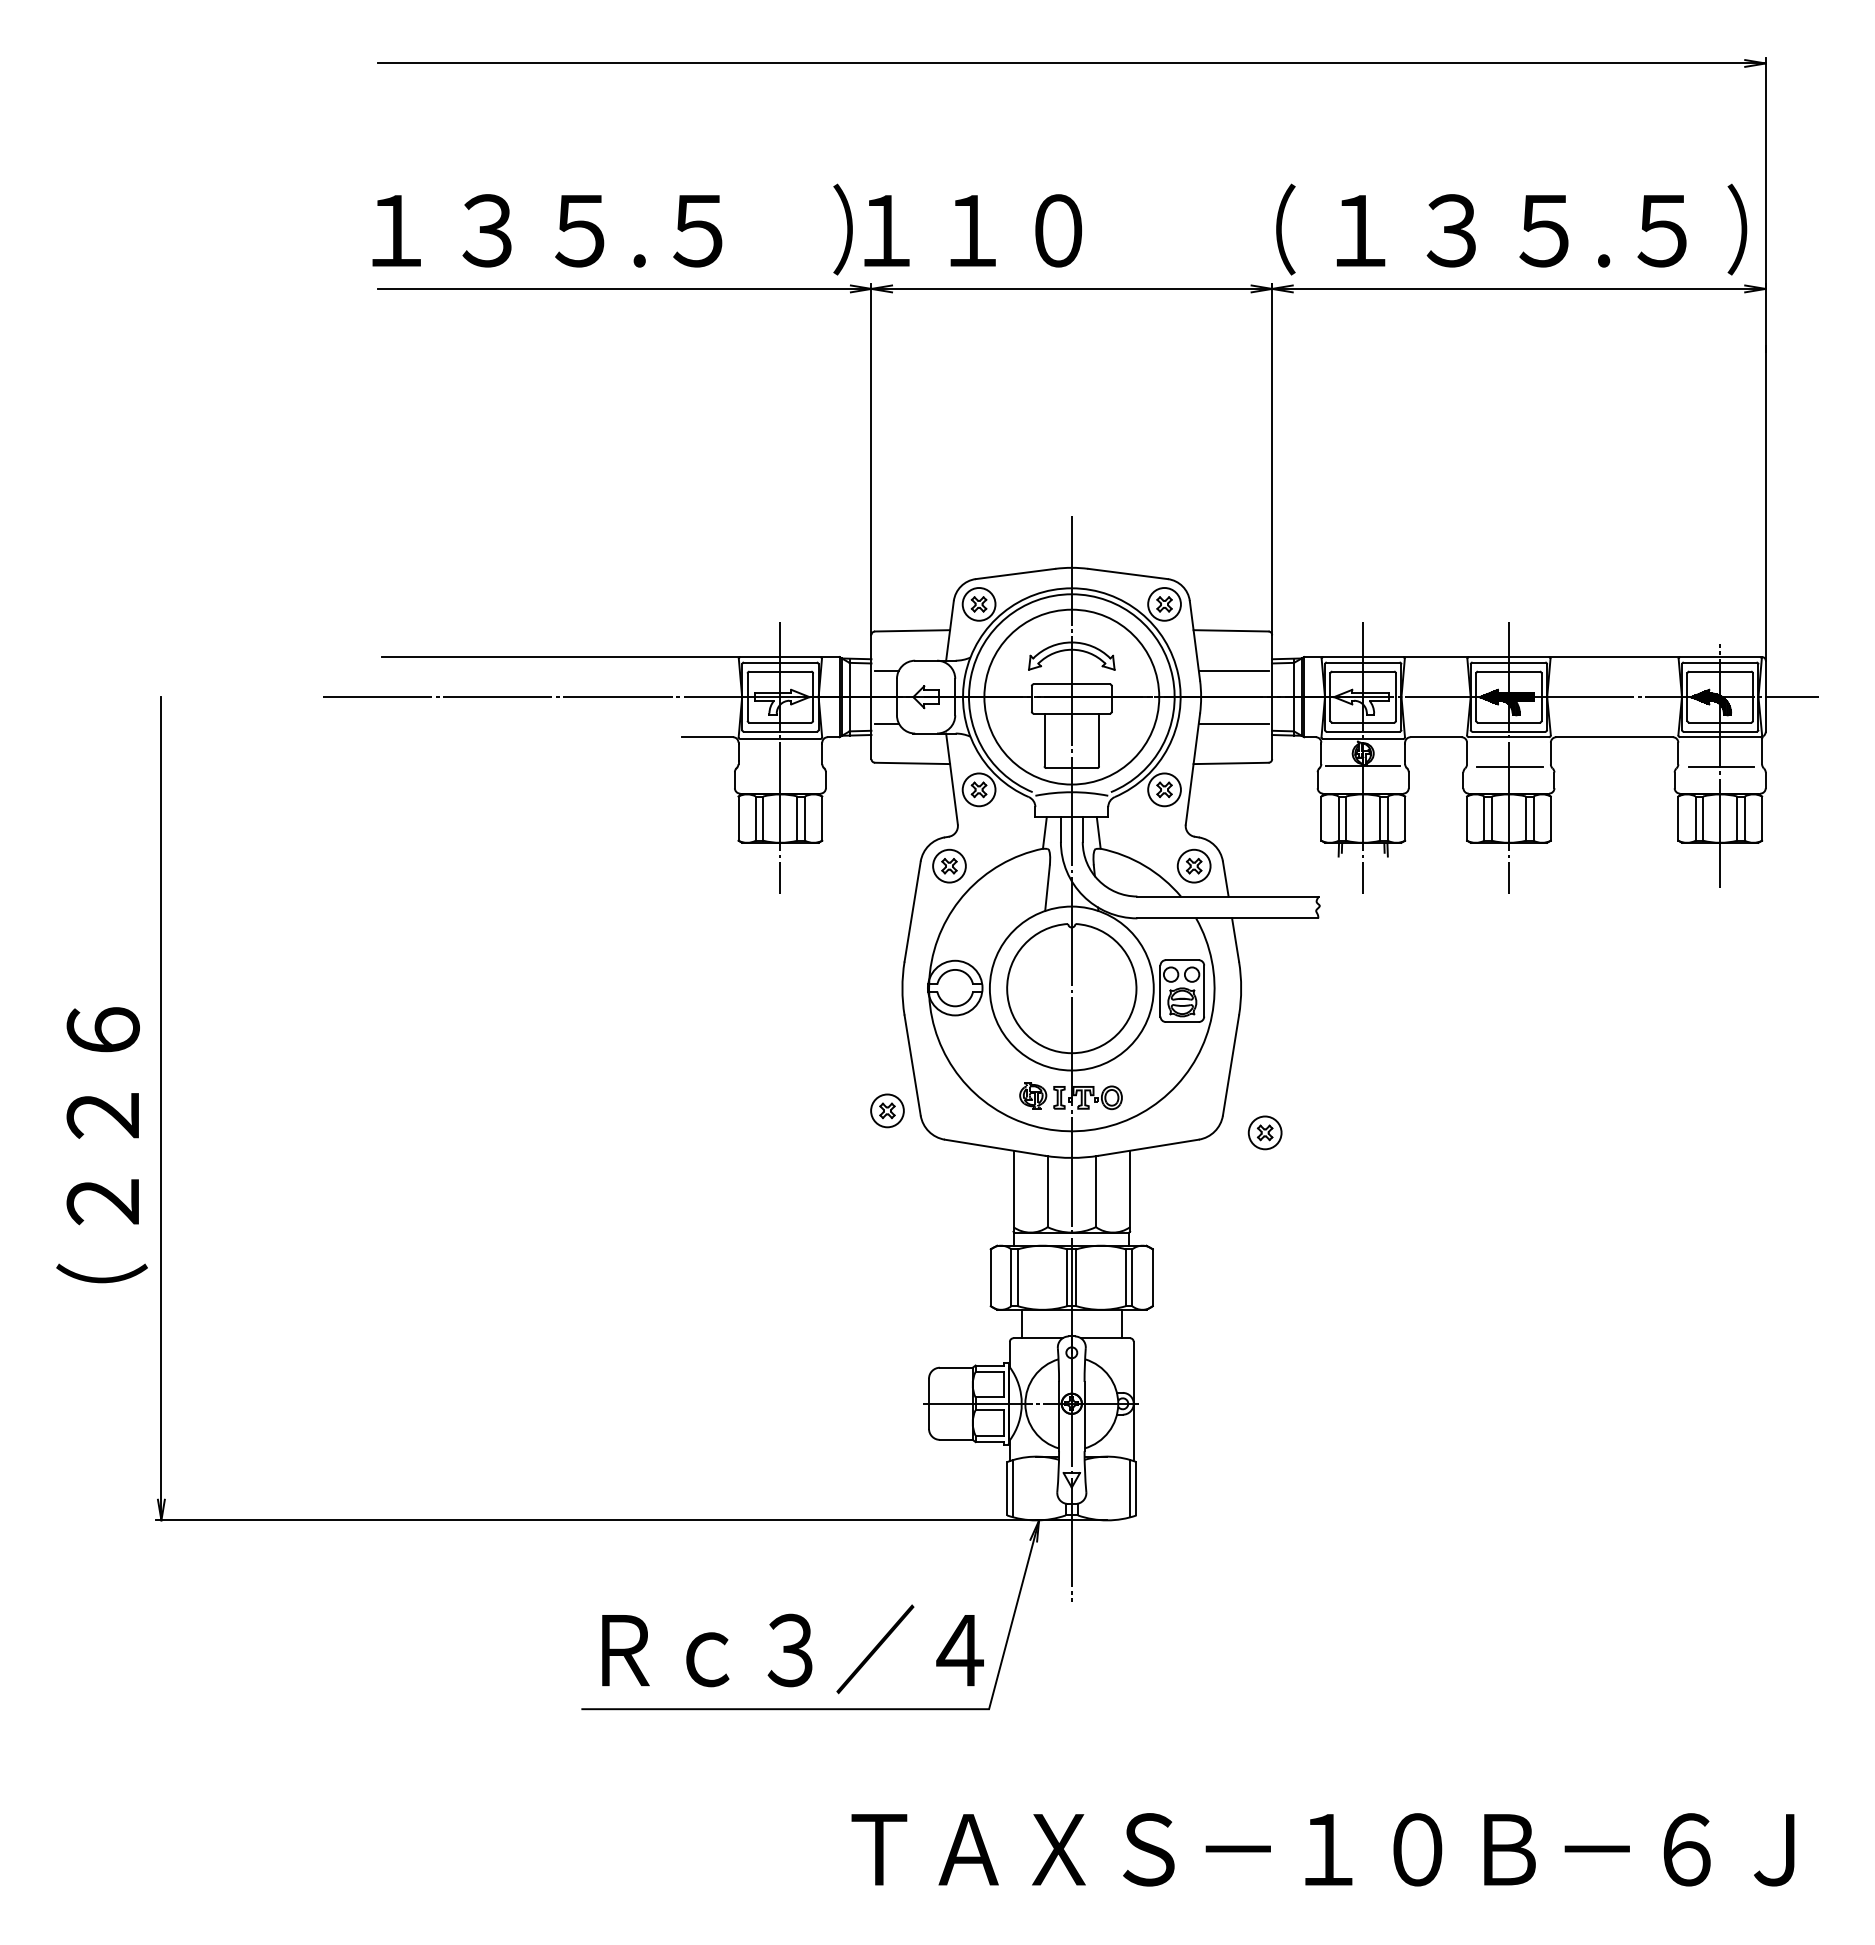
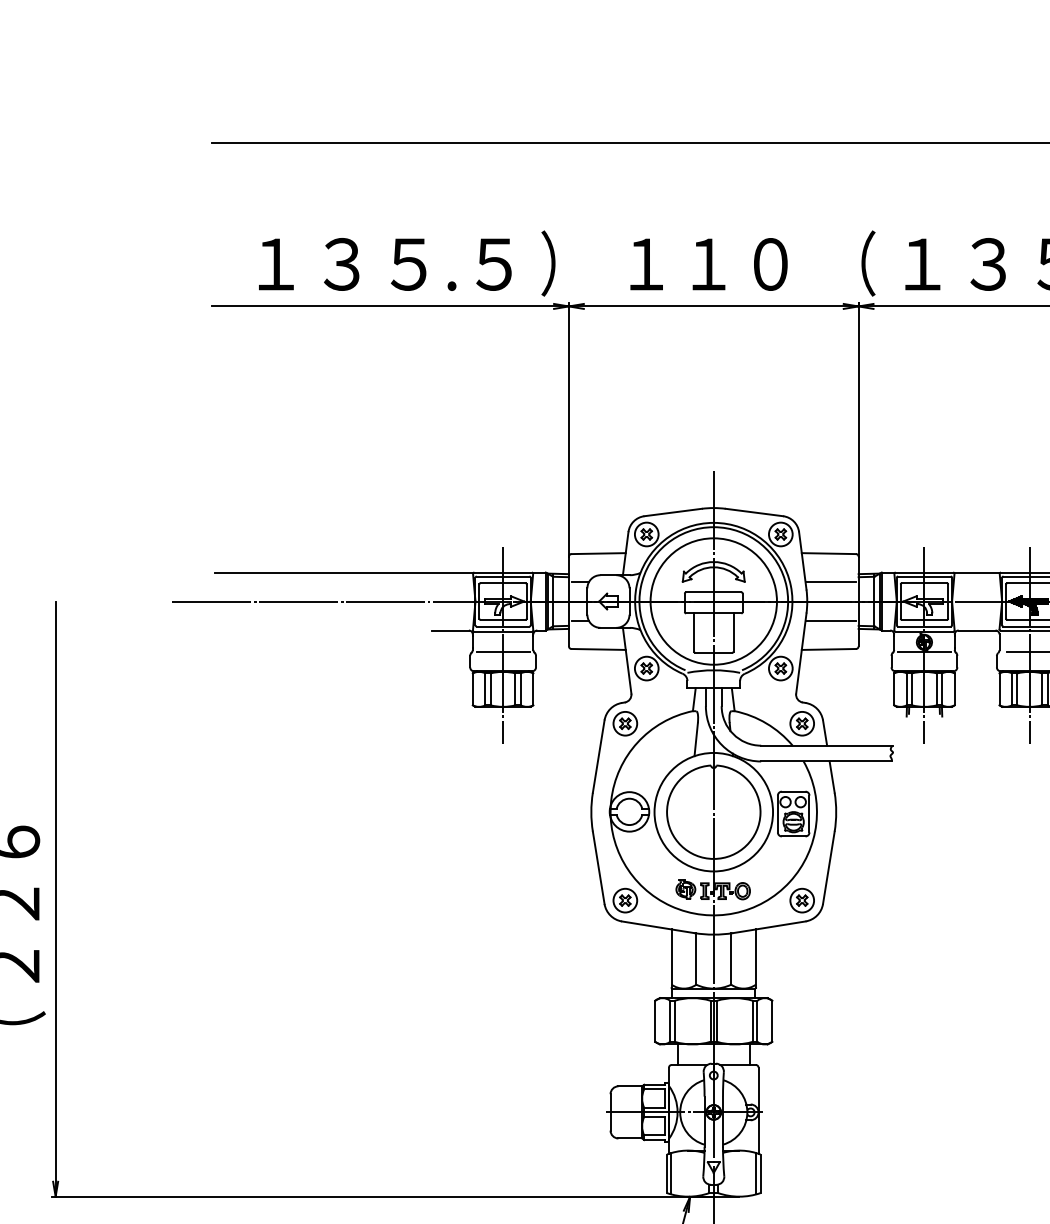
text: (547, 230) -> (385, 264), moved
text: (972, 230) -> (708, 264), moved
line: (780, 766) -> (503, 651), added
part: (887, 1110) -> (625, 900), moved
part: (1264, 1132) -> (801, 900), moved

